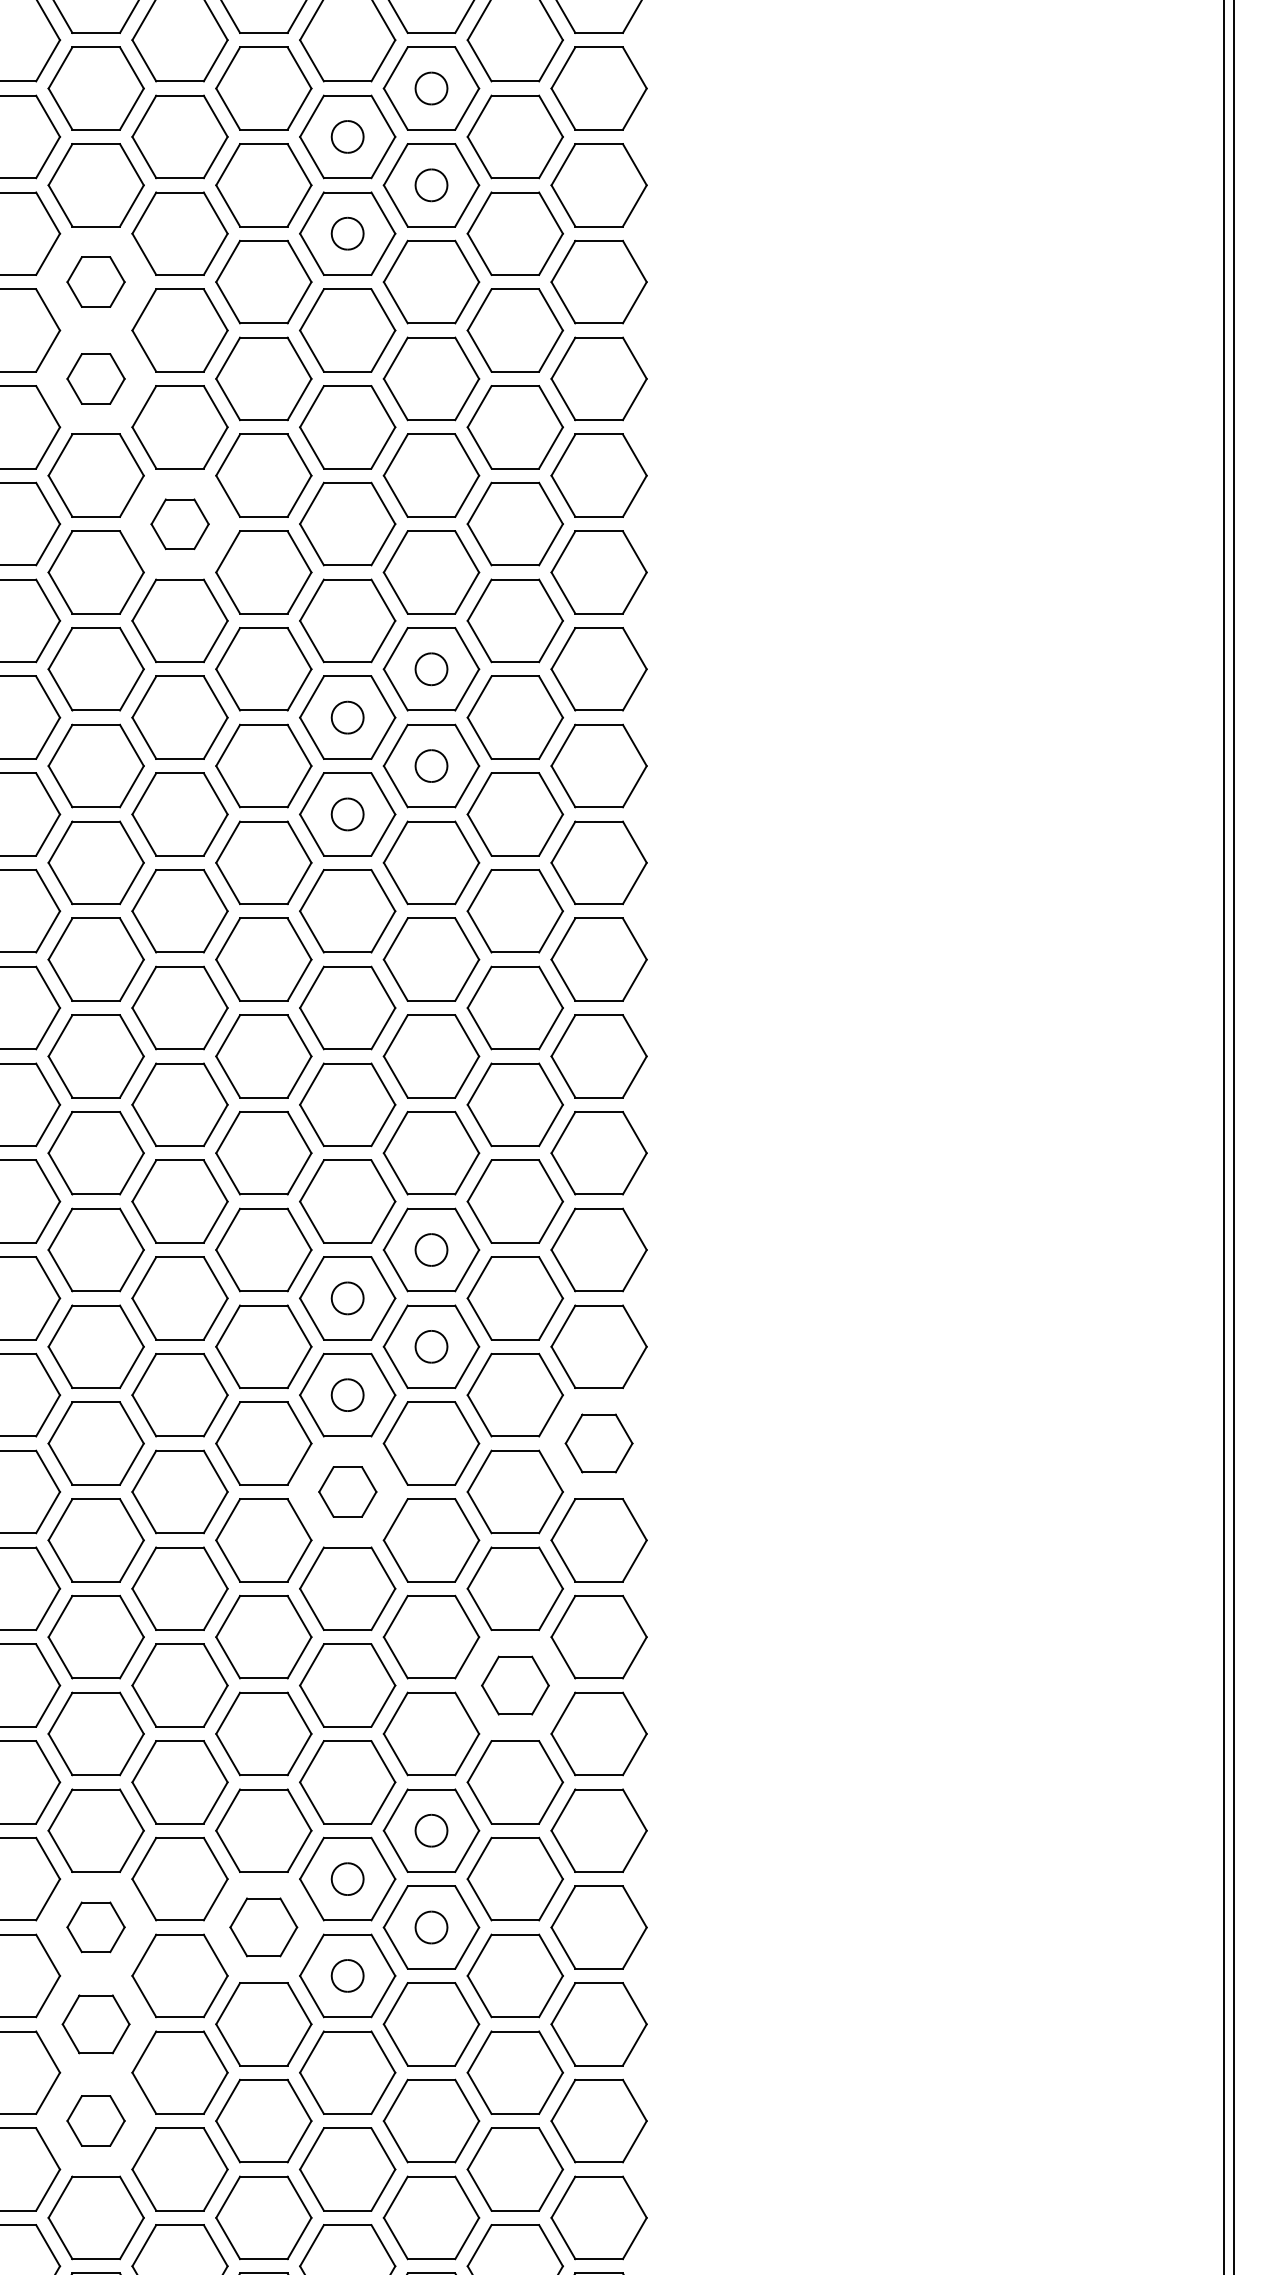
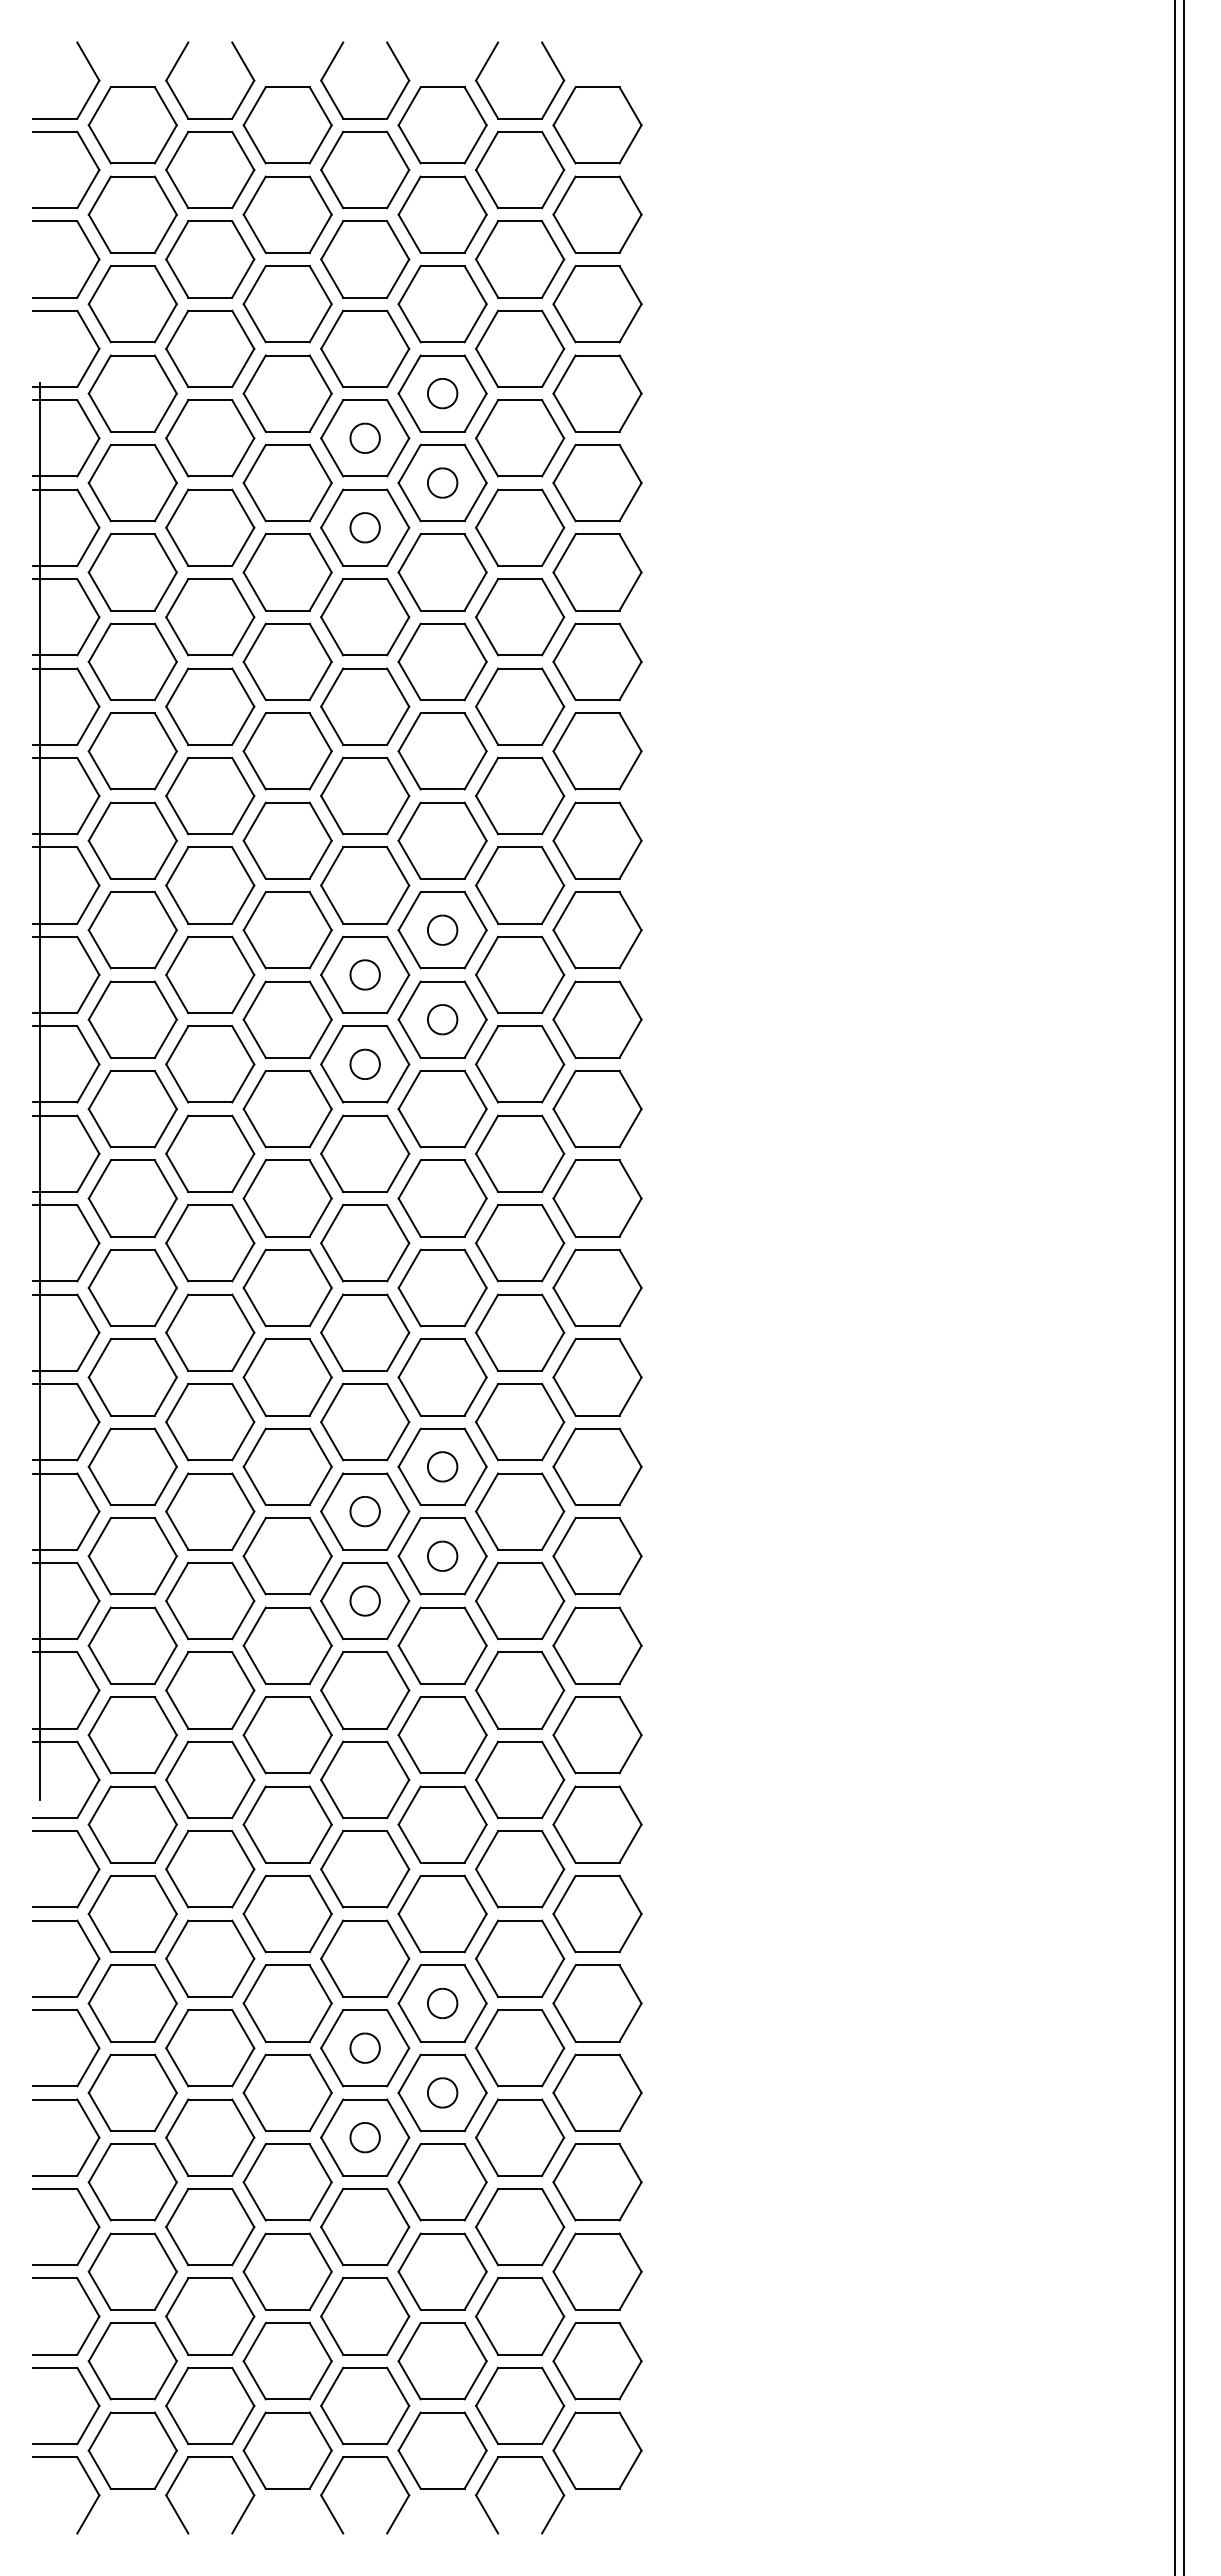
part: (95, 282) -> (132, 572), size x1.67
part: (95, 378) -> (132, 661), size x1.67
part: (180, 524) -> (210, 796), size x1.67
part: (599, 1443) -> (597, 1645), size x1.43
part: (348, 1492) -> (365, 1690), size x1.67
part: (515, 1685) -> (520, 1869), size x1.43
part: (95, 1927) -> (132, 2092), size x1.67
part: (263, 1927) -> (287, 2092), size x1.43
part: (95, 2024) -> (132, 2182), size x1.43
part: (95, 2120) -> (132, 2271), size x1.67

